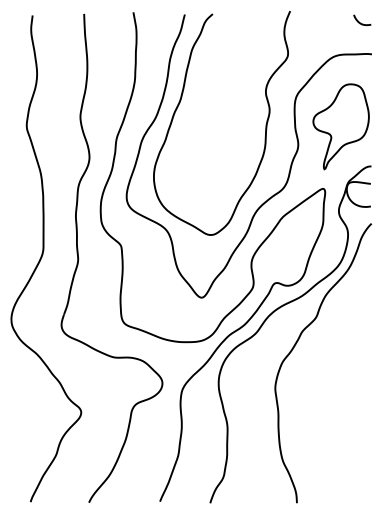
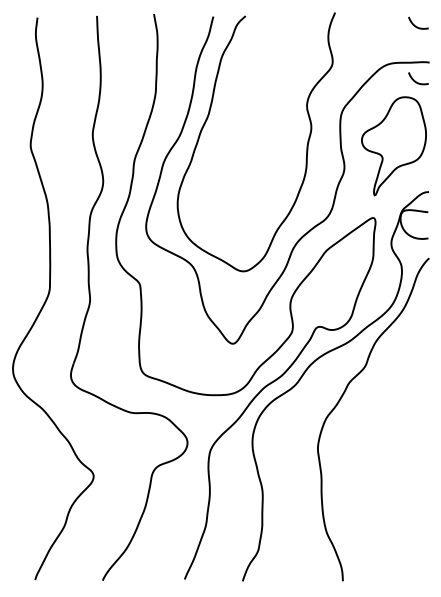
curve: (360, 70) -> (416, 81), added

